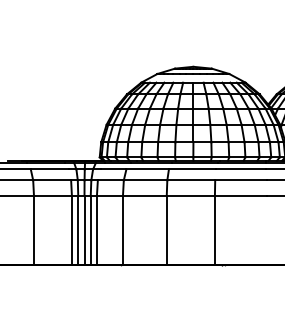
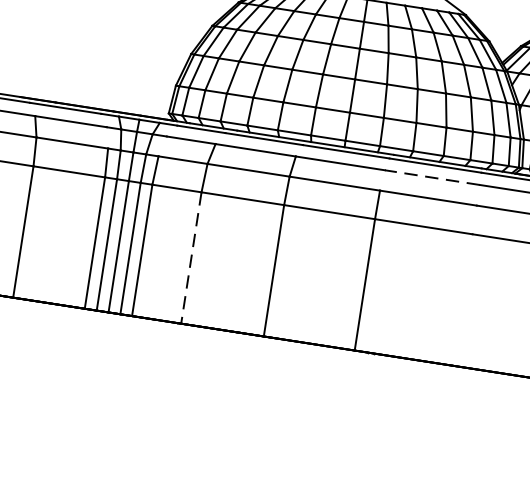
line: (240, 169) -> (430, 177), solid -> dashed
line: (122, 230) -> (190, 258), solid -> dashed

